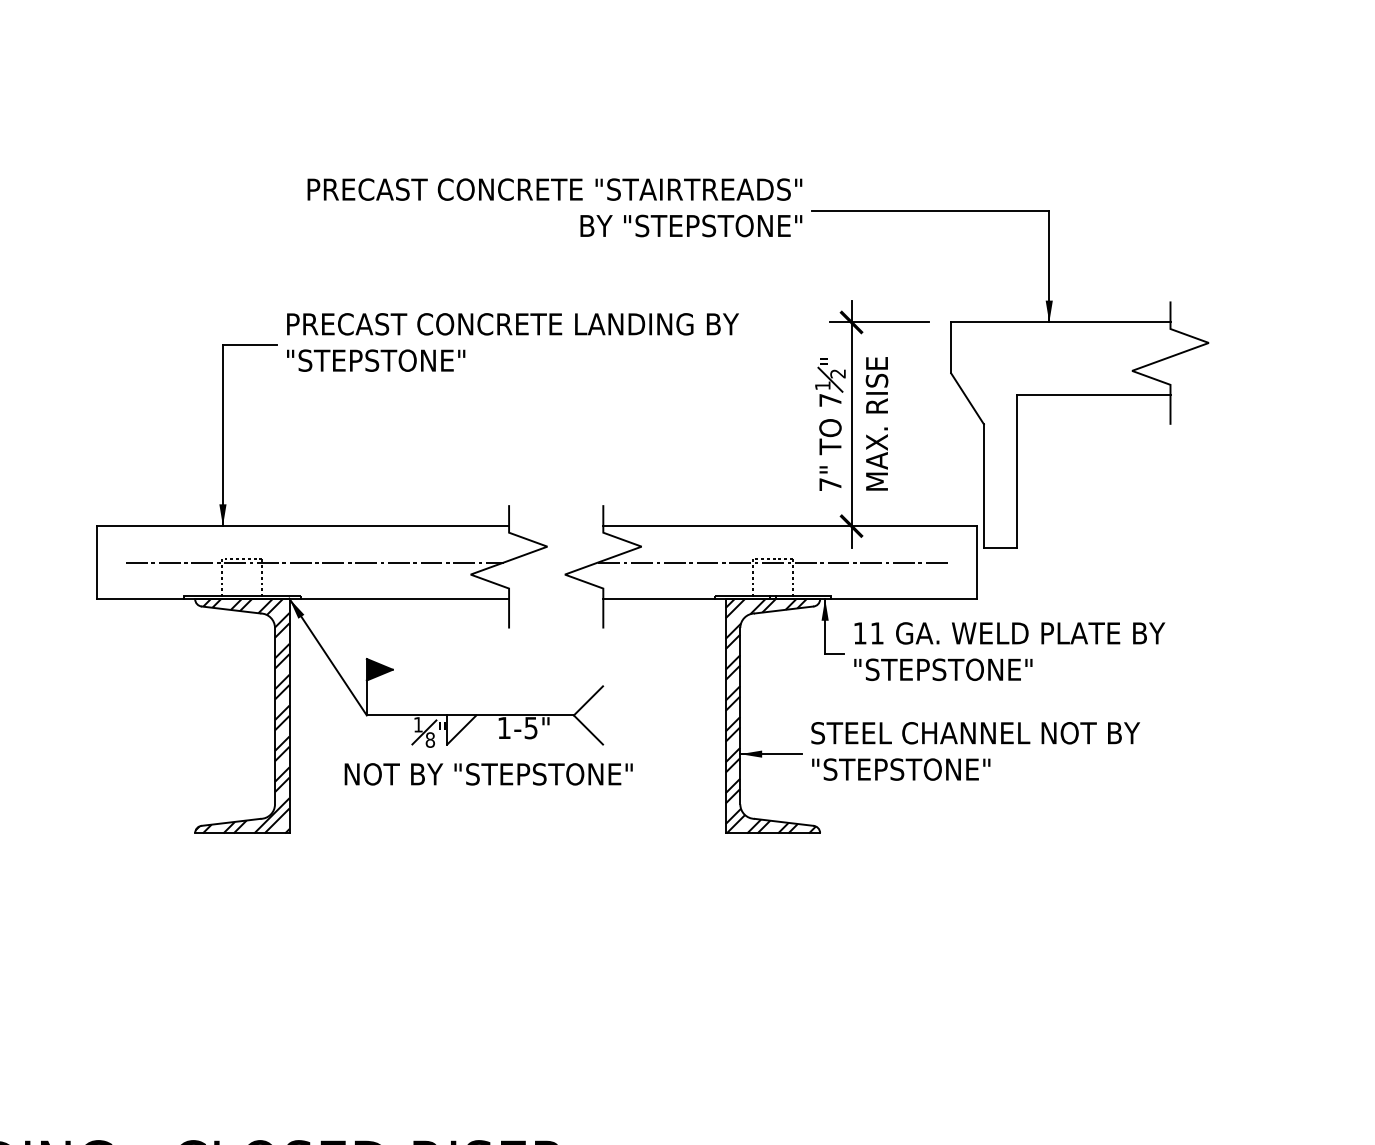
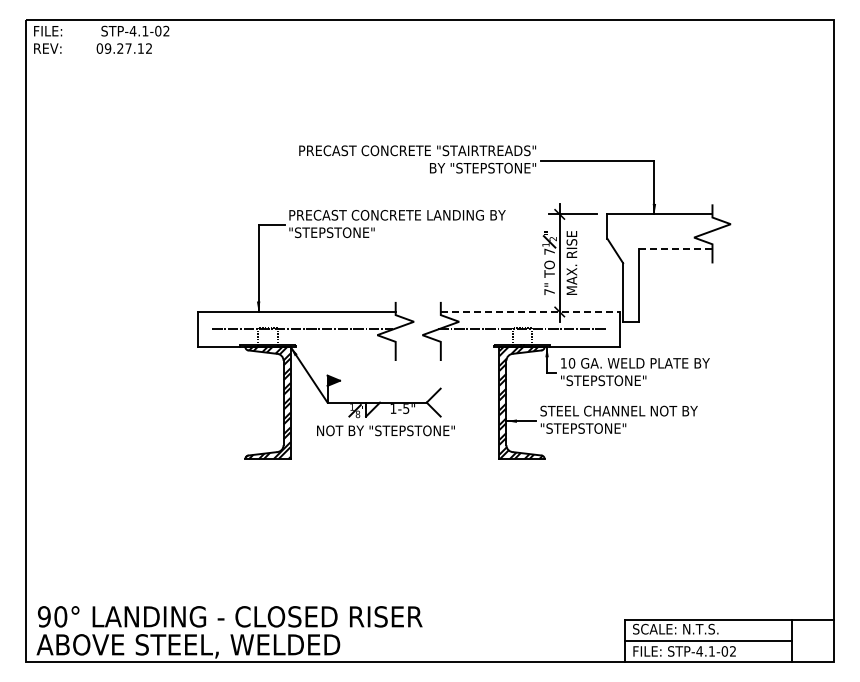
line: (1093, 395) -> (675, 249), solid -> dashed
line: (790, 525) -> (530, 311), solid -> dashed
line: (404, 598) -> (345, 346), removed
line: (659, 598) -> (467, 346), removed
text: (876, 633) -> (571, 363), 11 -> 10

